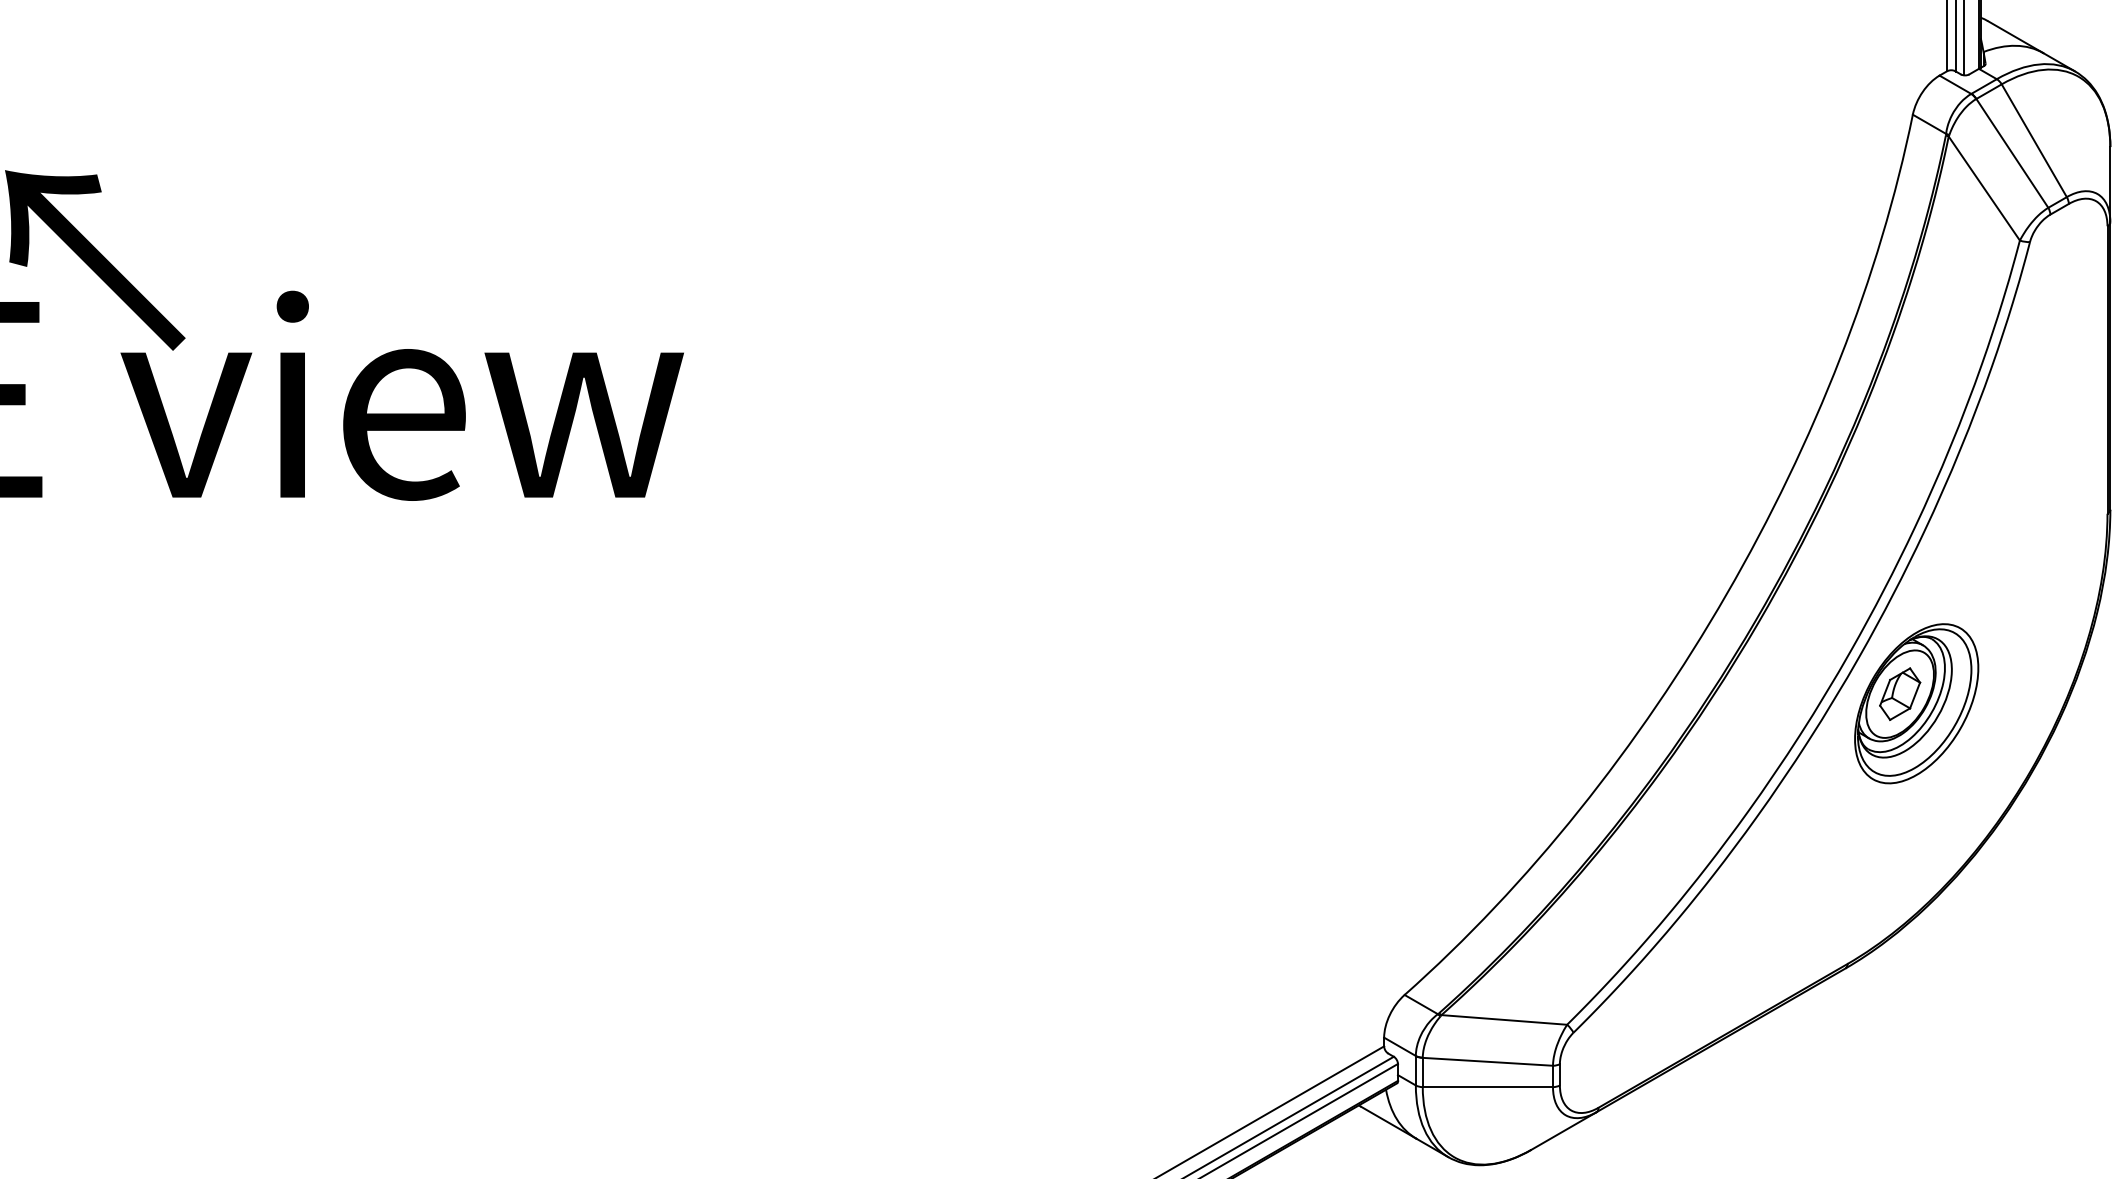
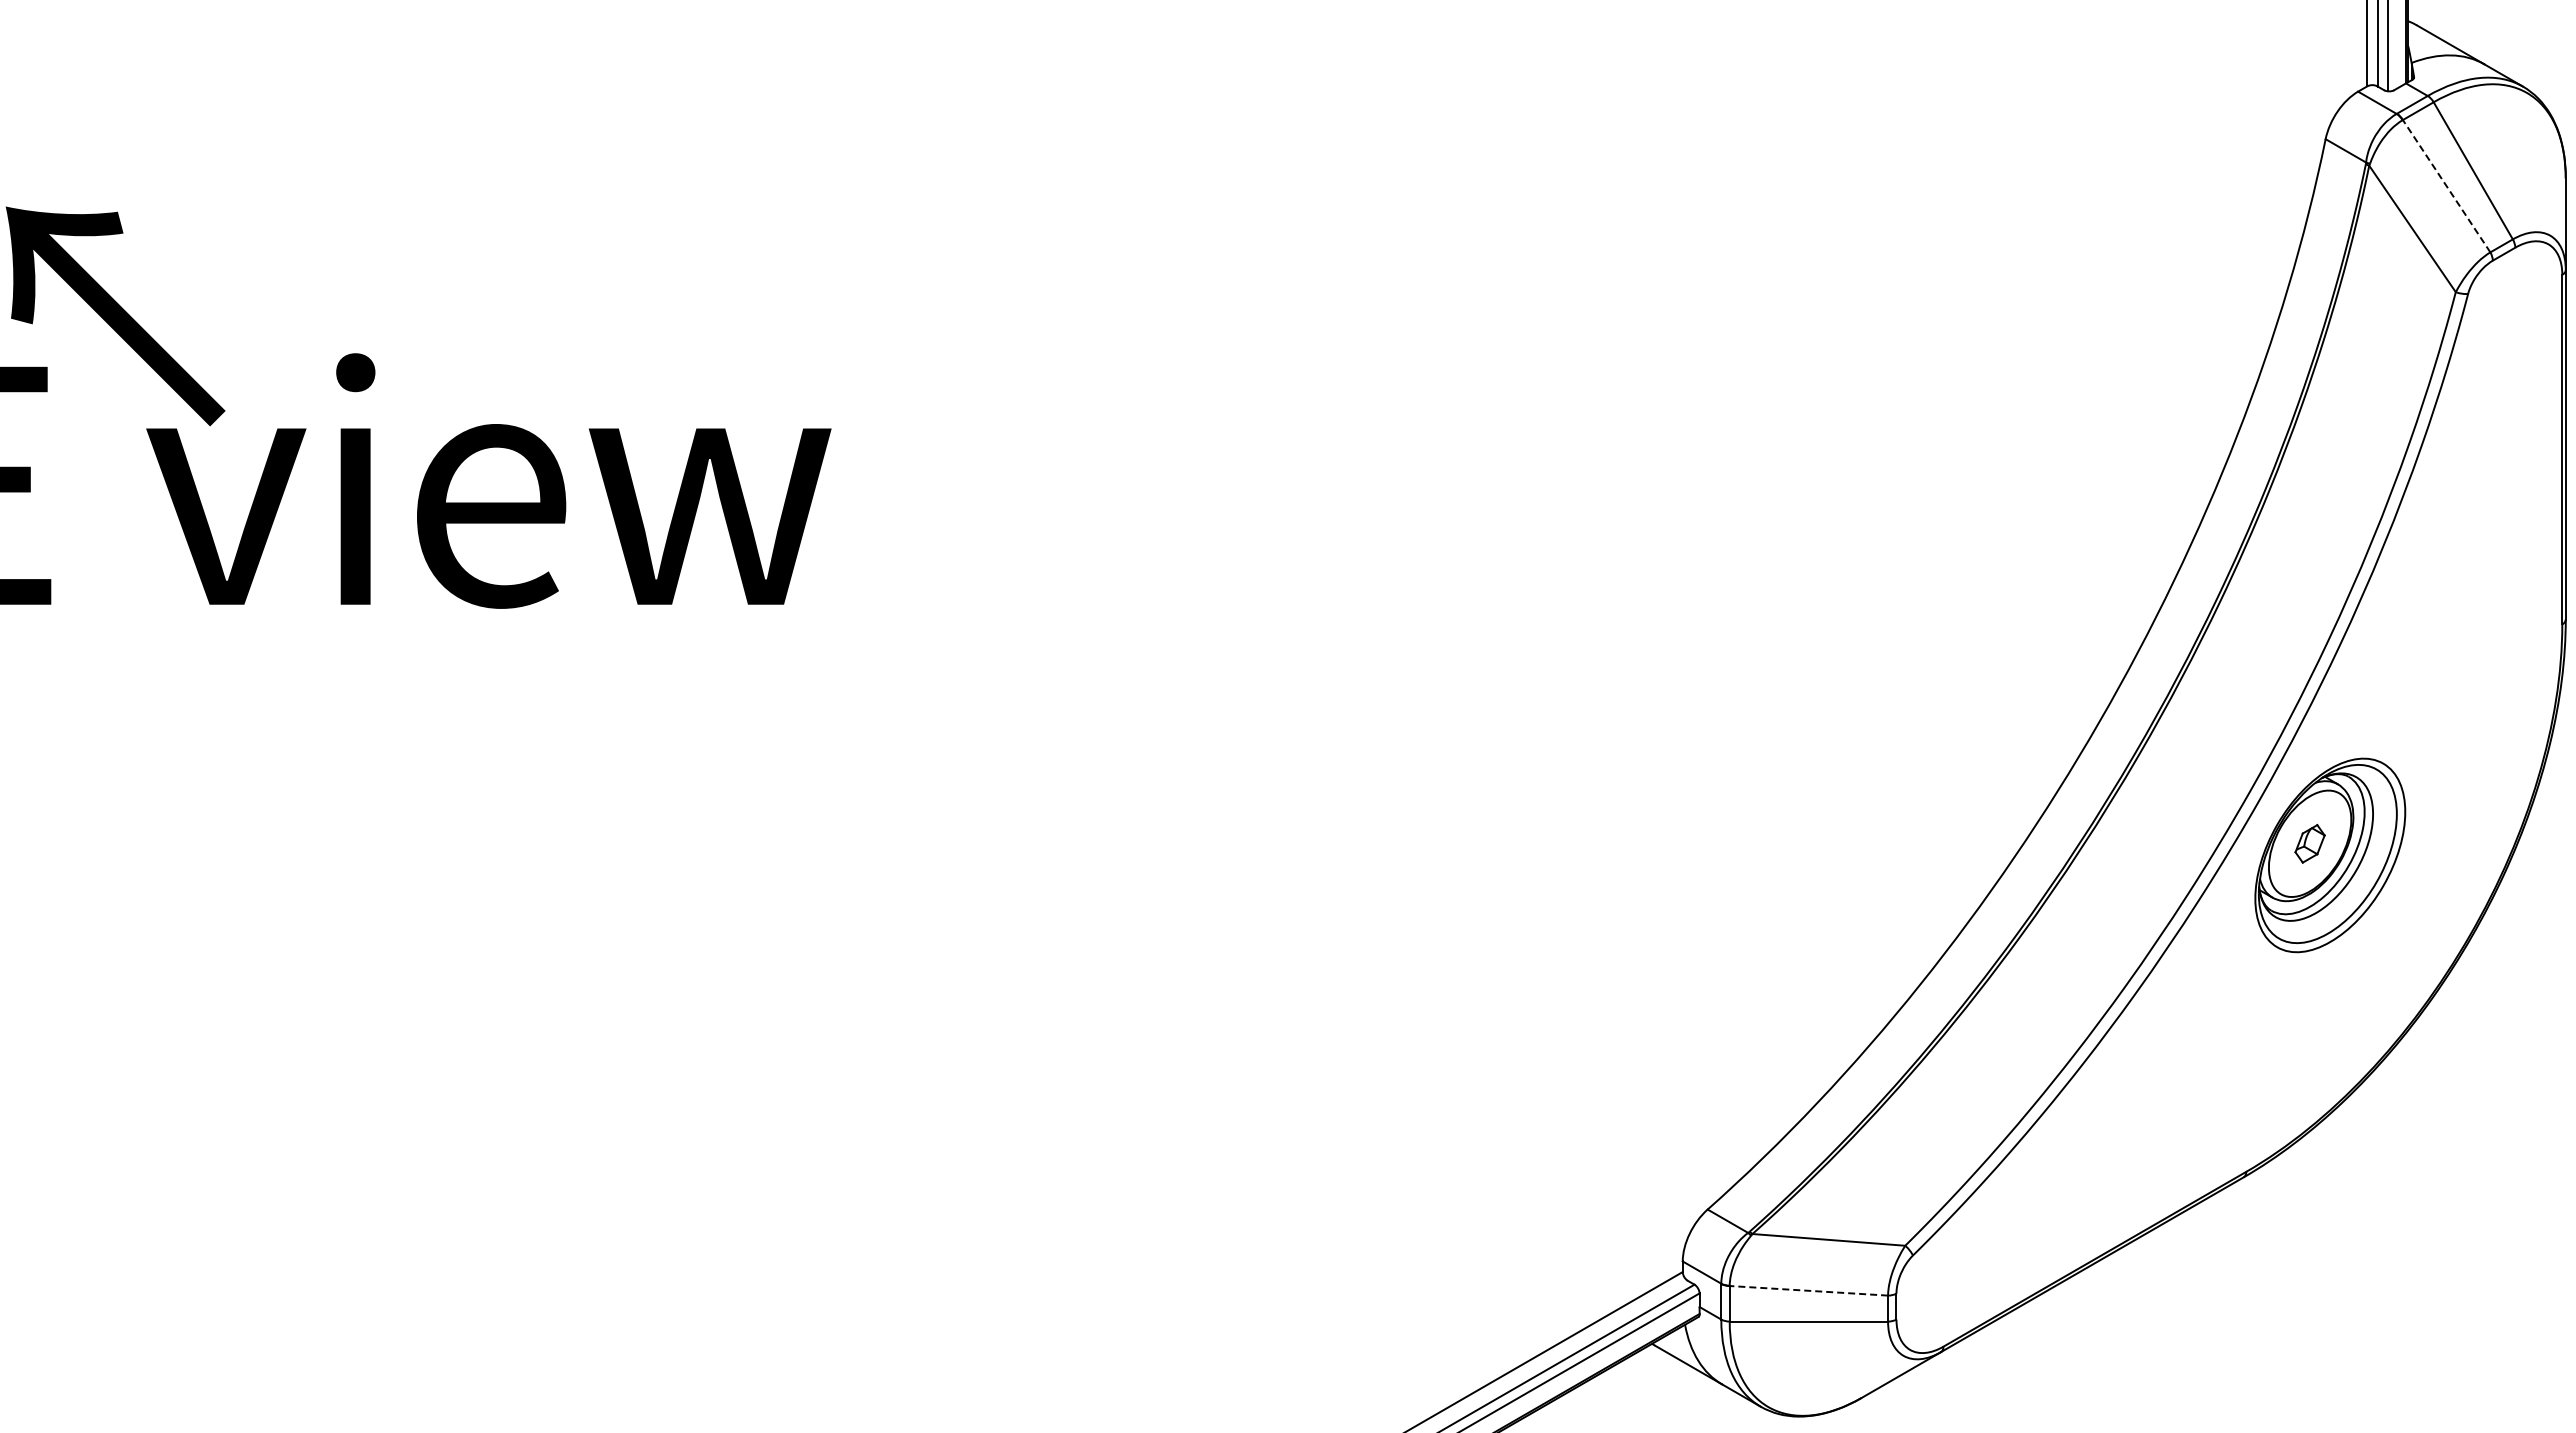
line: (2012, 152) -> (2446, 185), solid -> dashed
part: (1899, 693) -> (2309, 843), size x0.6
line: (1487, 1061) -> (1808, 1290), solid -> dashed

